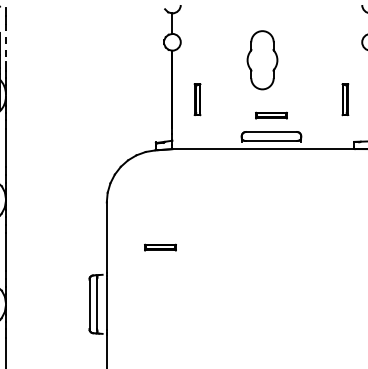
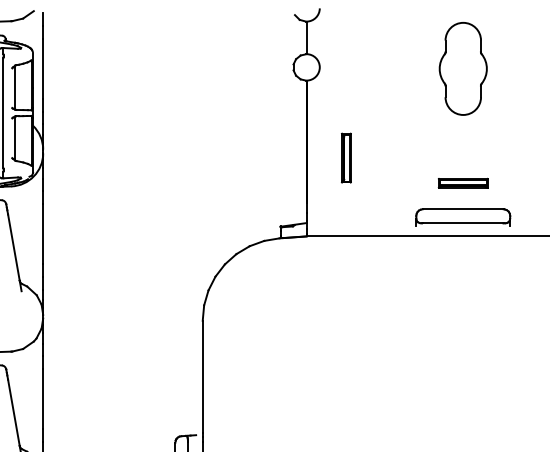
line: (5, 43) -> (42, 69), dashed -> solid
part: (262, 60) -> (463, 69), moved
part: (160, 247) -> (287, 391), removed

